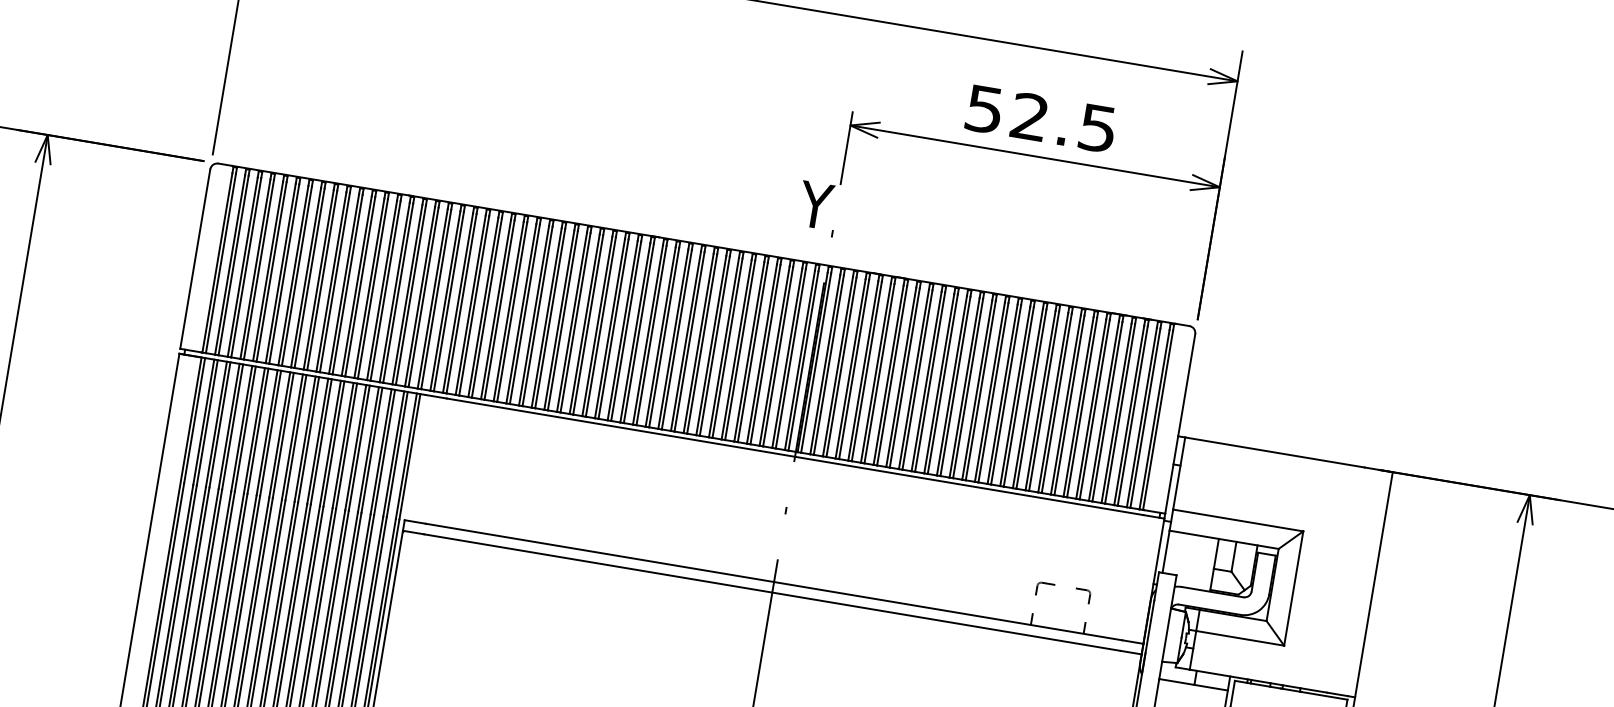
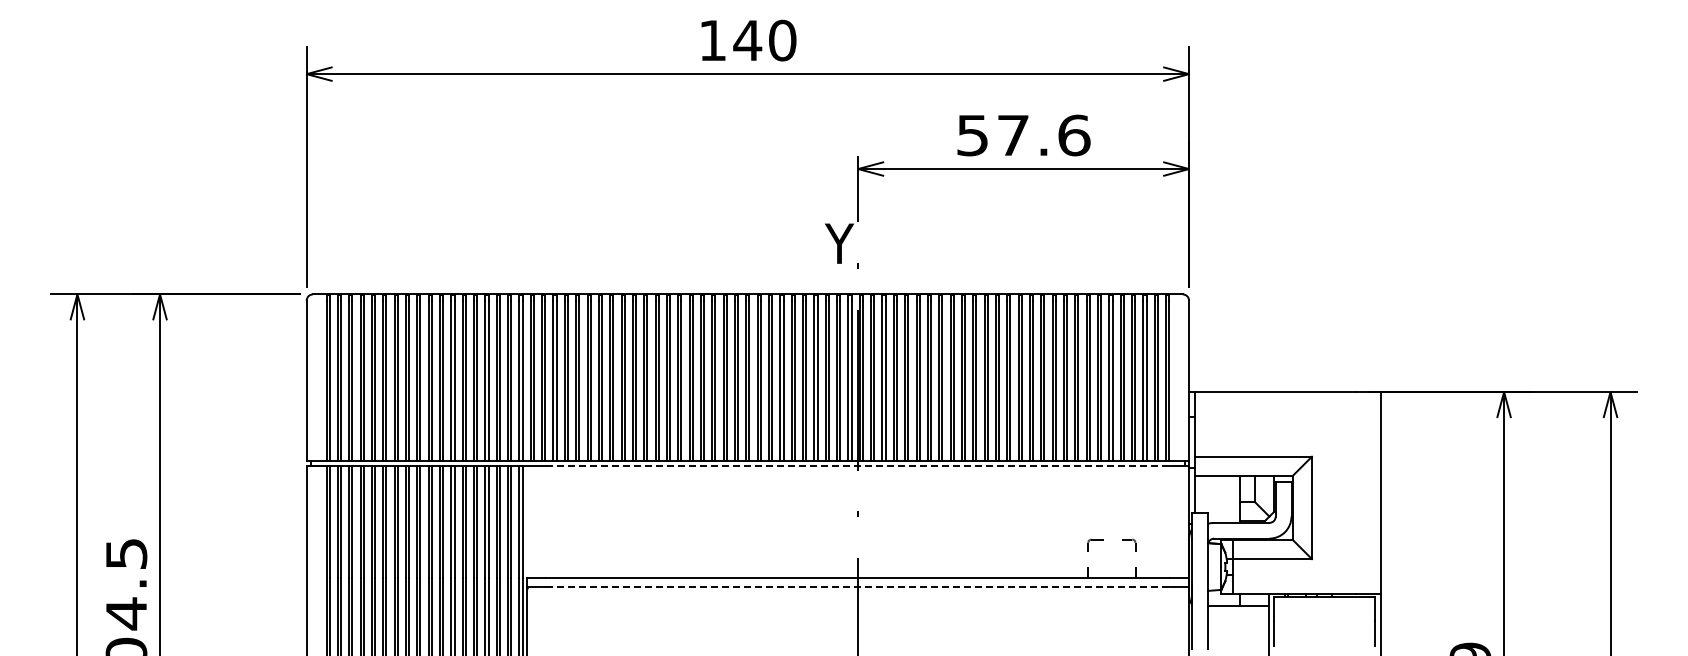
text: (1063, 122) -> (1043, 135), 52.5 -> 57.6
line: (795, 456) -> (858, 465), solid -> dashed
line: (772, 592) -> (858, 587), solid -> dashed

